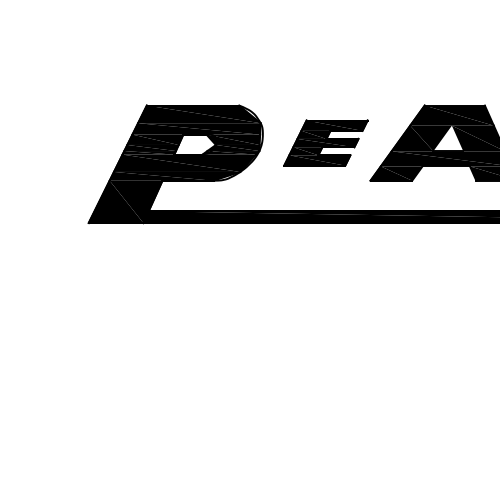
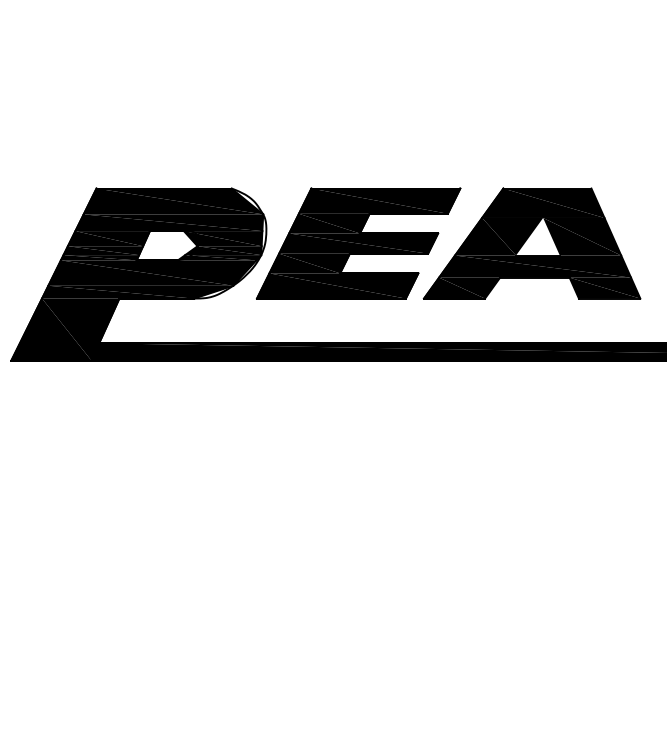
part: (325, 142) -> (358, 242), size x1.67

